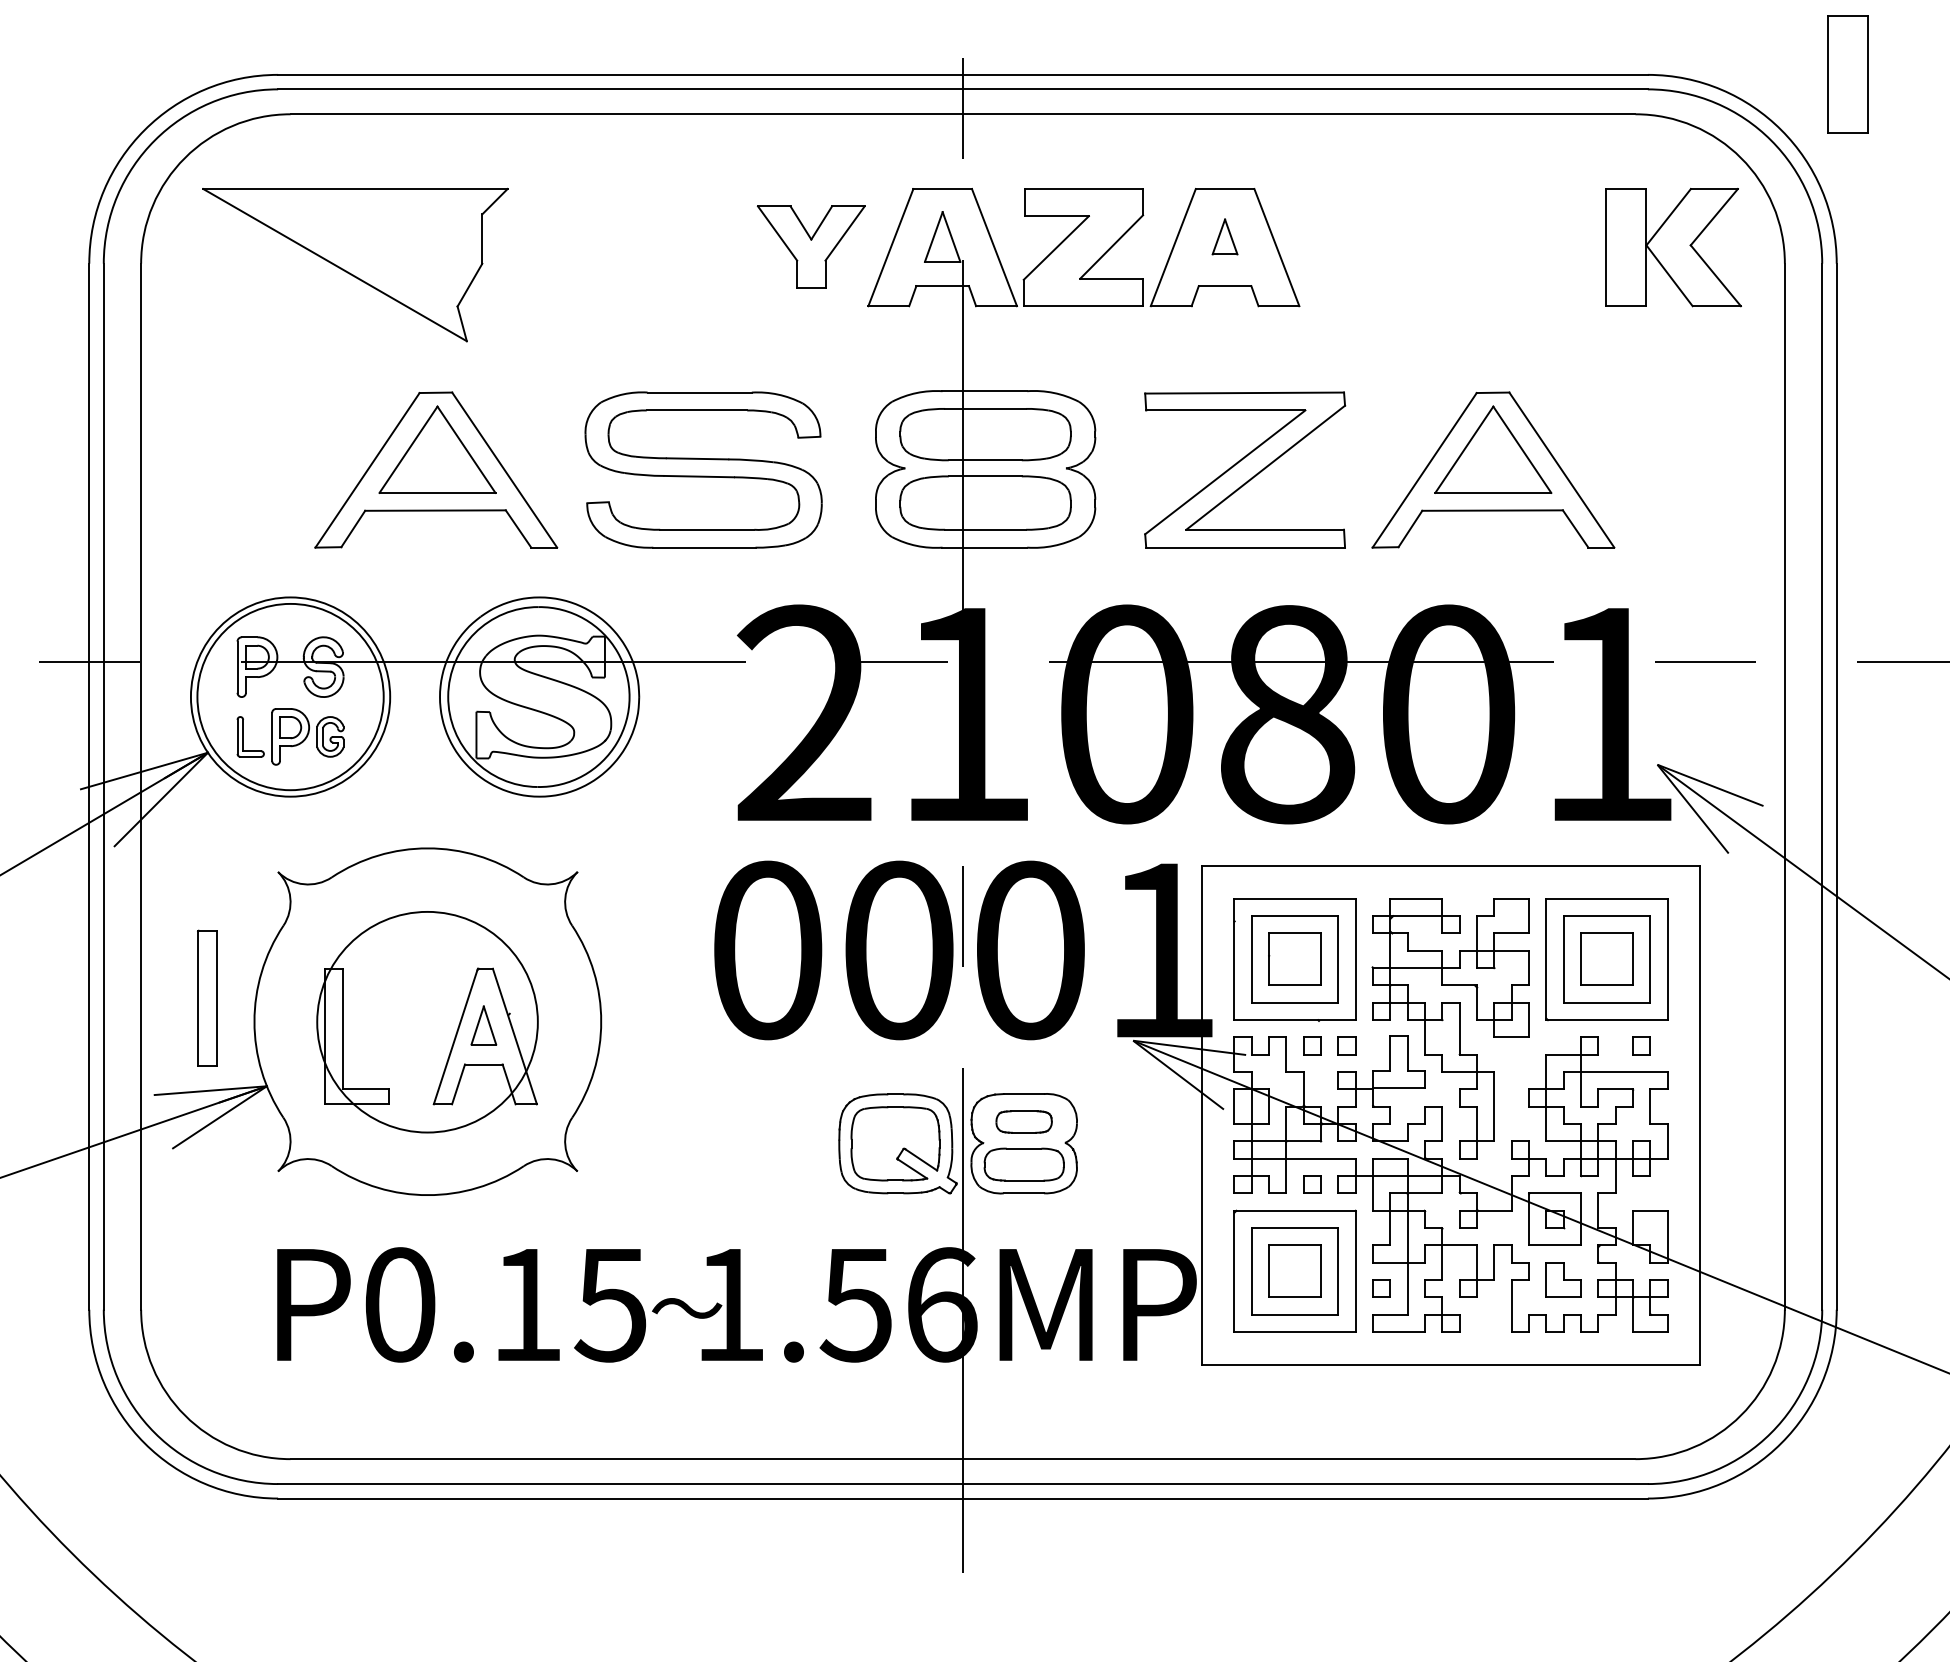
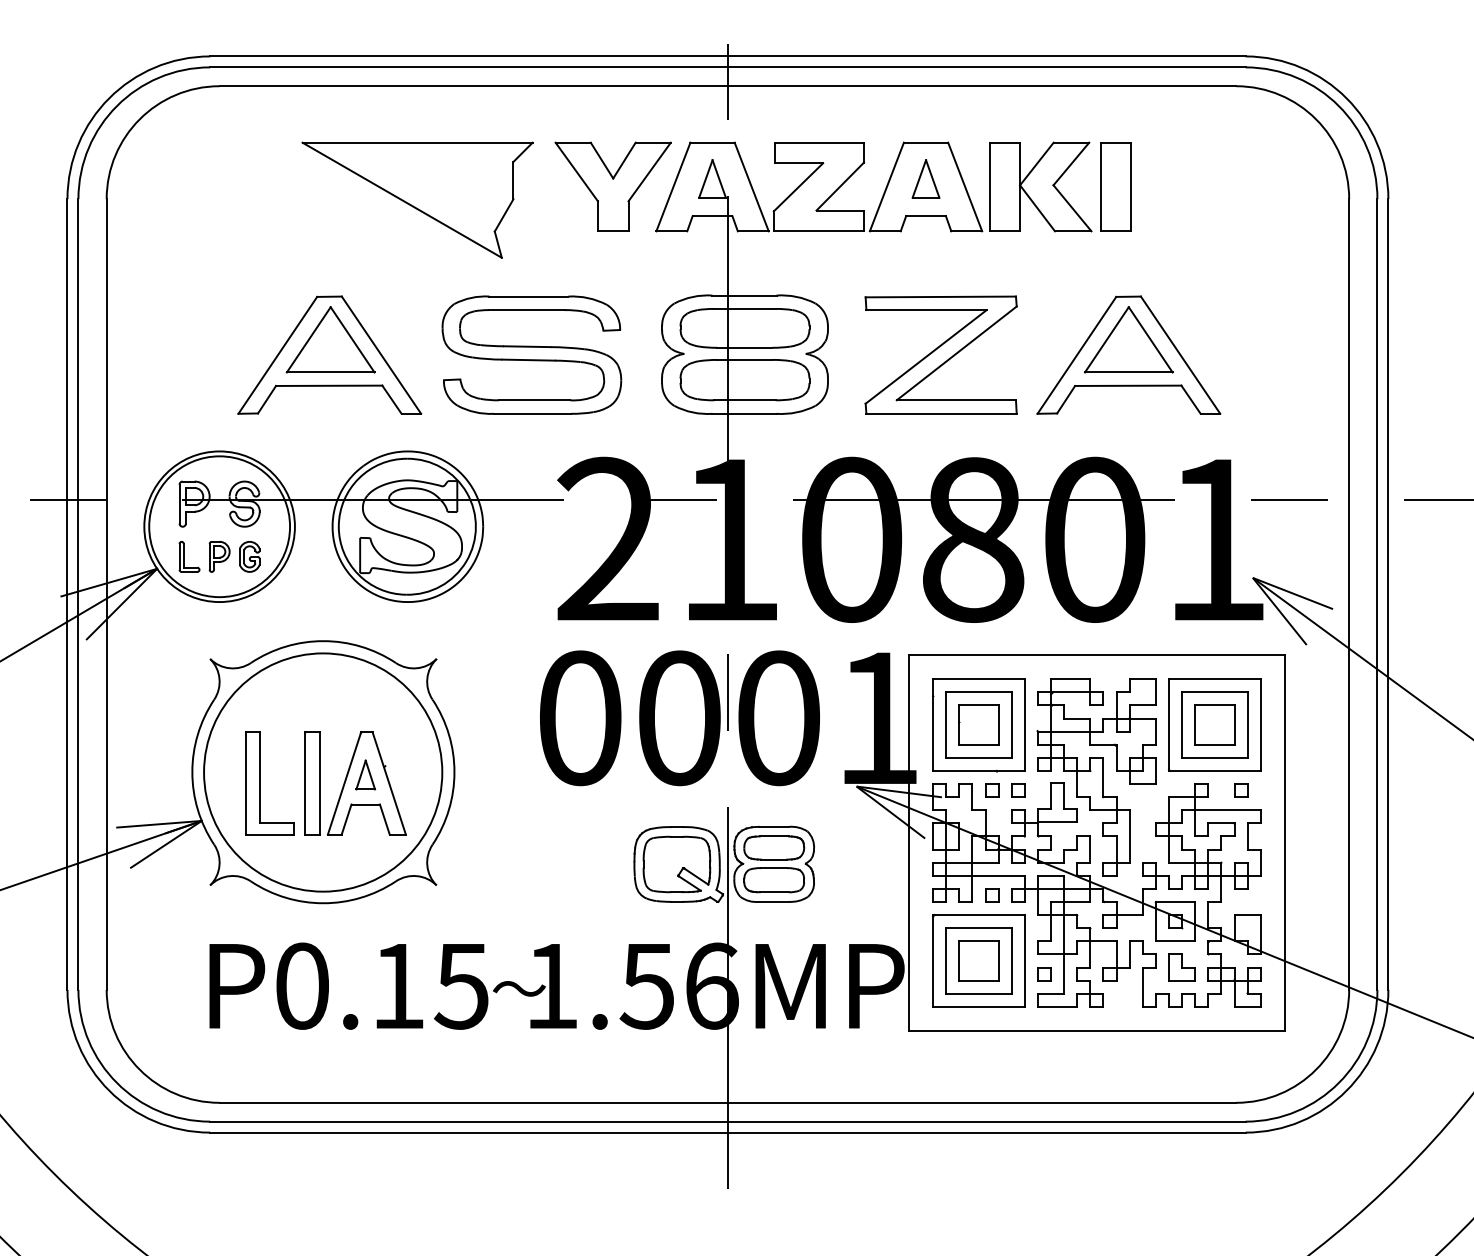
part: (1847, 74) -> (1115, 186), moved
part: (1224, 236) -> (925, 178), size x1.43
part: (811, 246) -> (613, 186), size x1.43
part: (1673, 247) -> (1040, 186), moved
part: (355, 264) -> (417, 199), moved
part: (290, 736) -> (219, 556), size x0.71
part: (207, 997) -> (312, 782), moved
circle: (427, 1021) -> (323, 771), size x1.43
part: (1023, 1121) -> (773, 847), size x1.43

